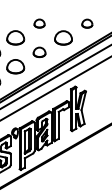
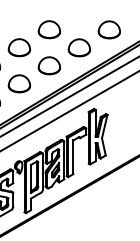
part: (39, 23) -> (49, 29), size x1.67
part: (86, 23) -> (108, 29), size x1.67
part: (39, 52) -> (49, 65), size x1.43

